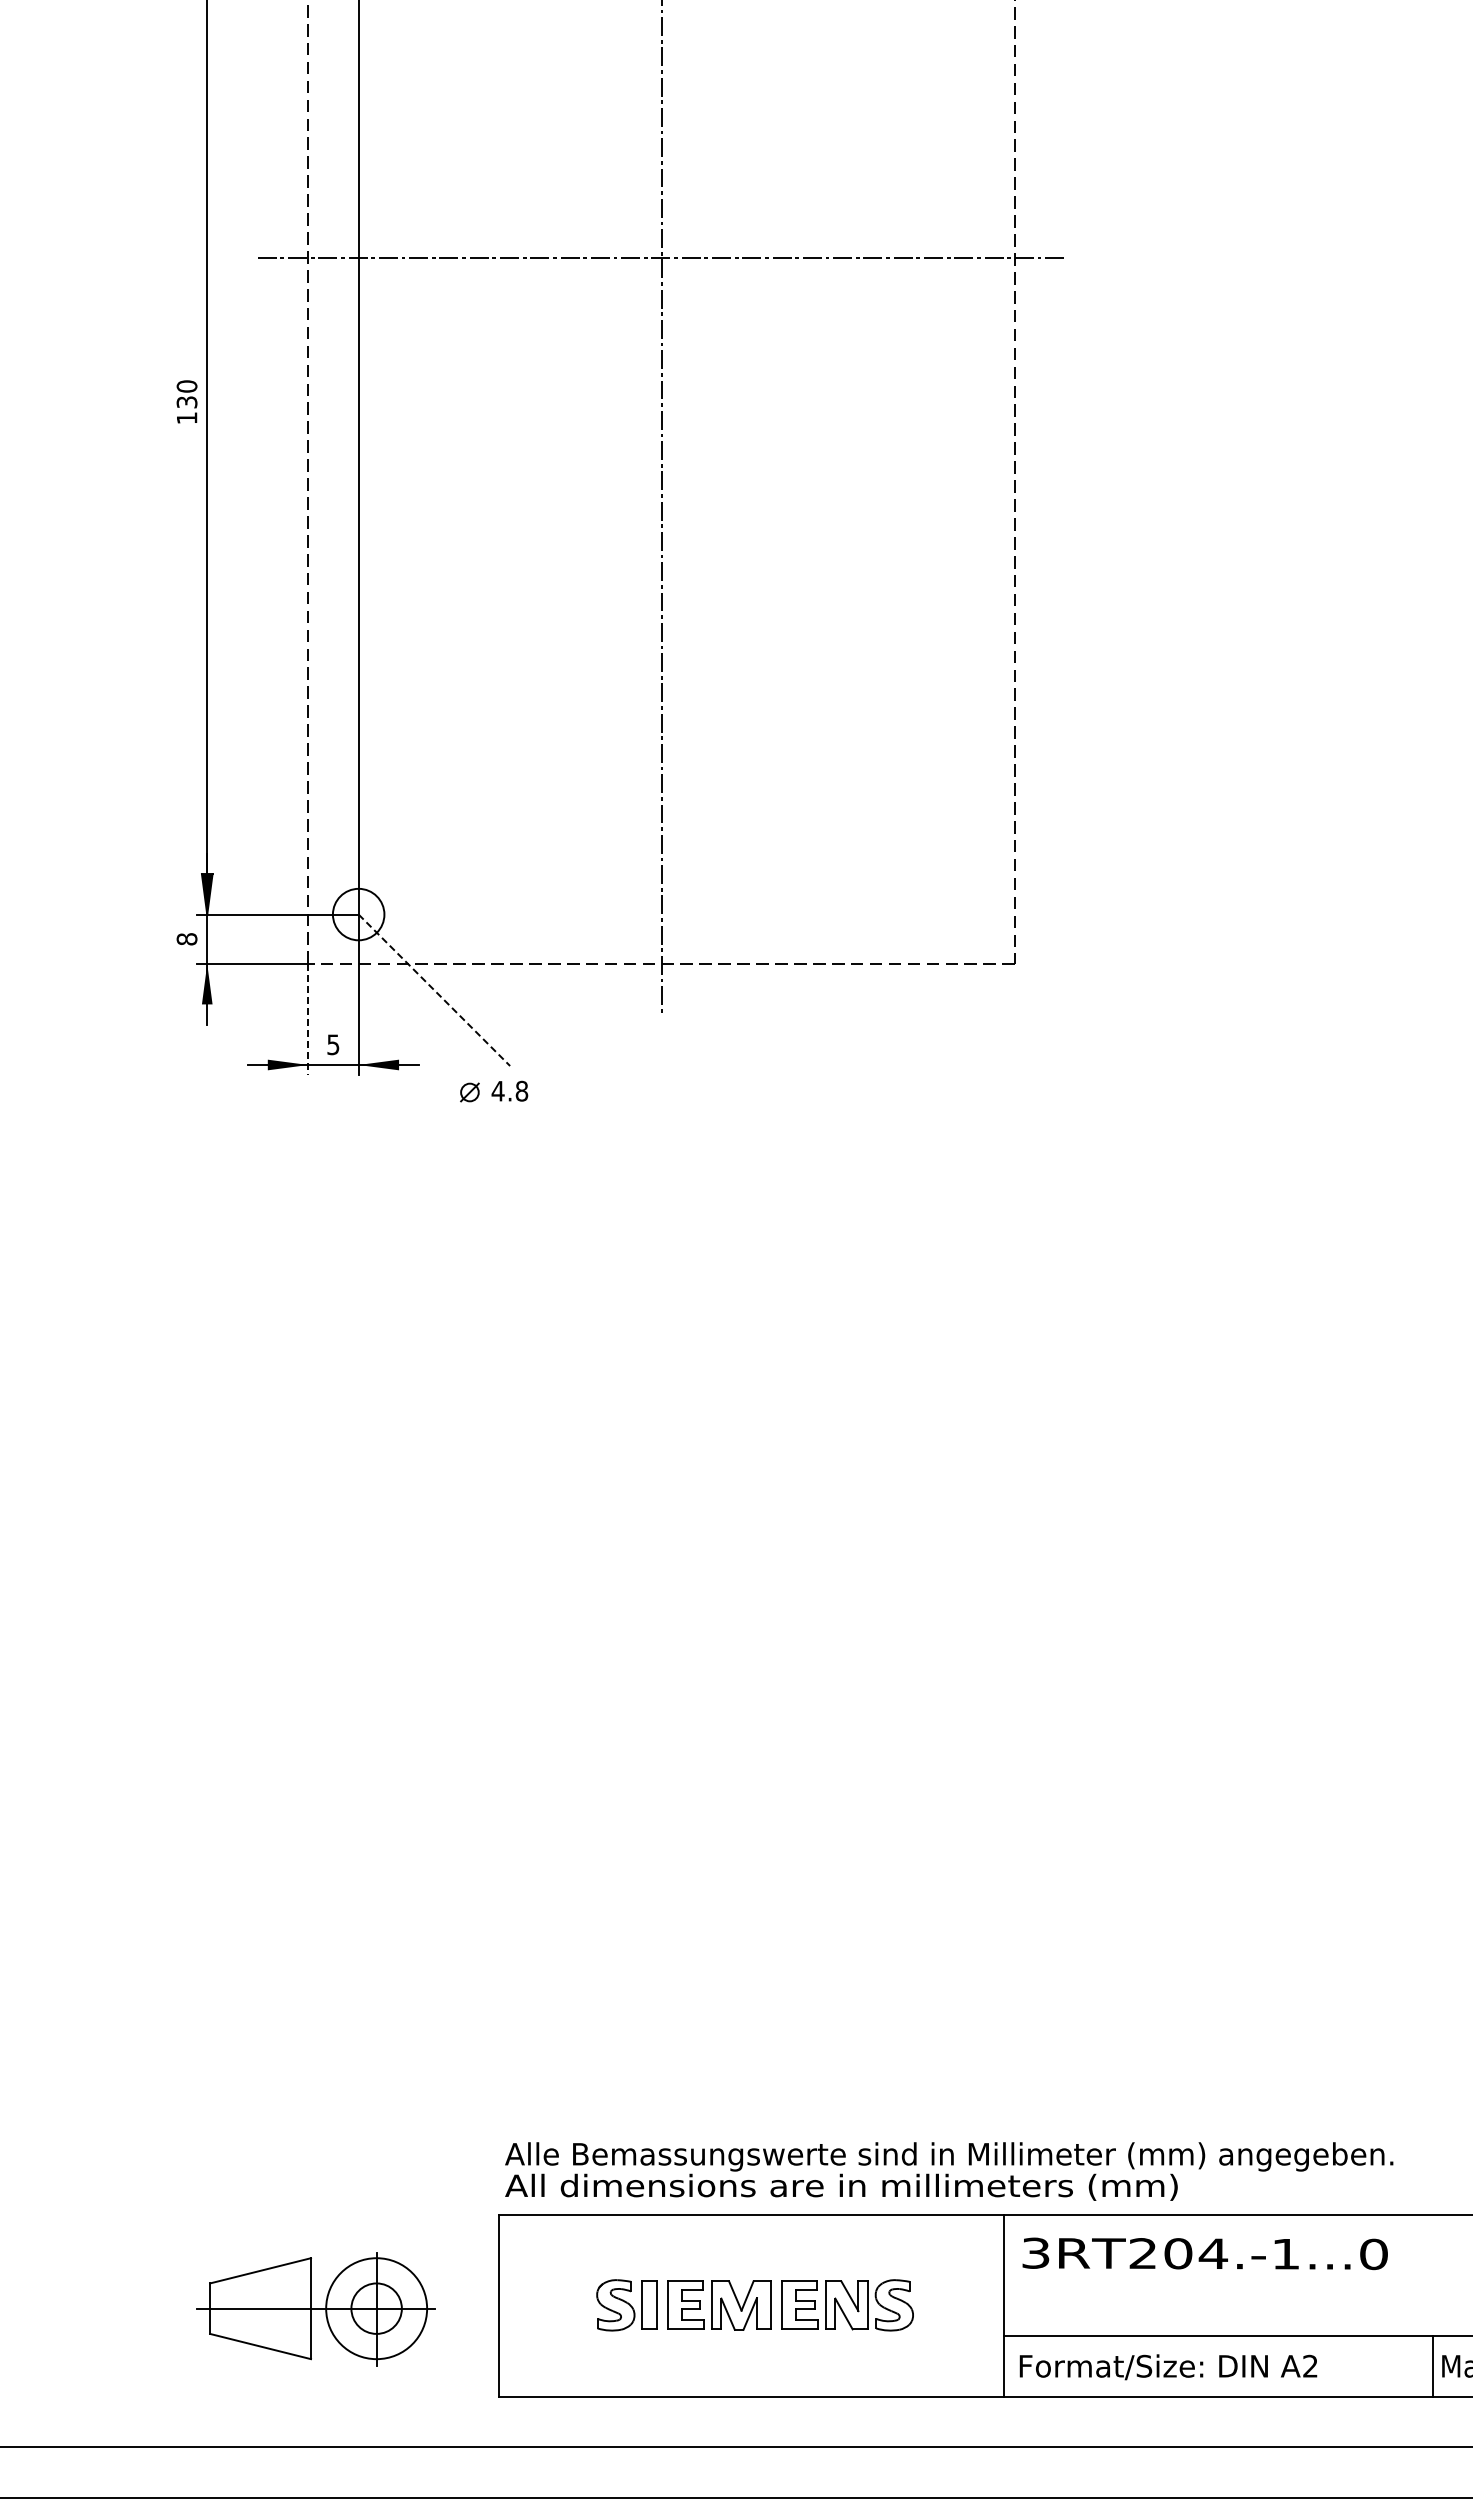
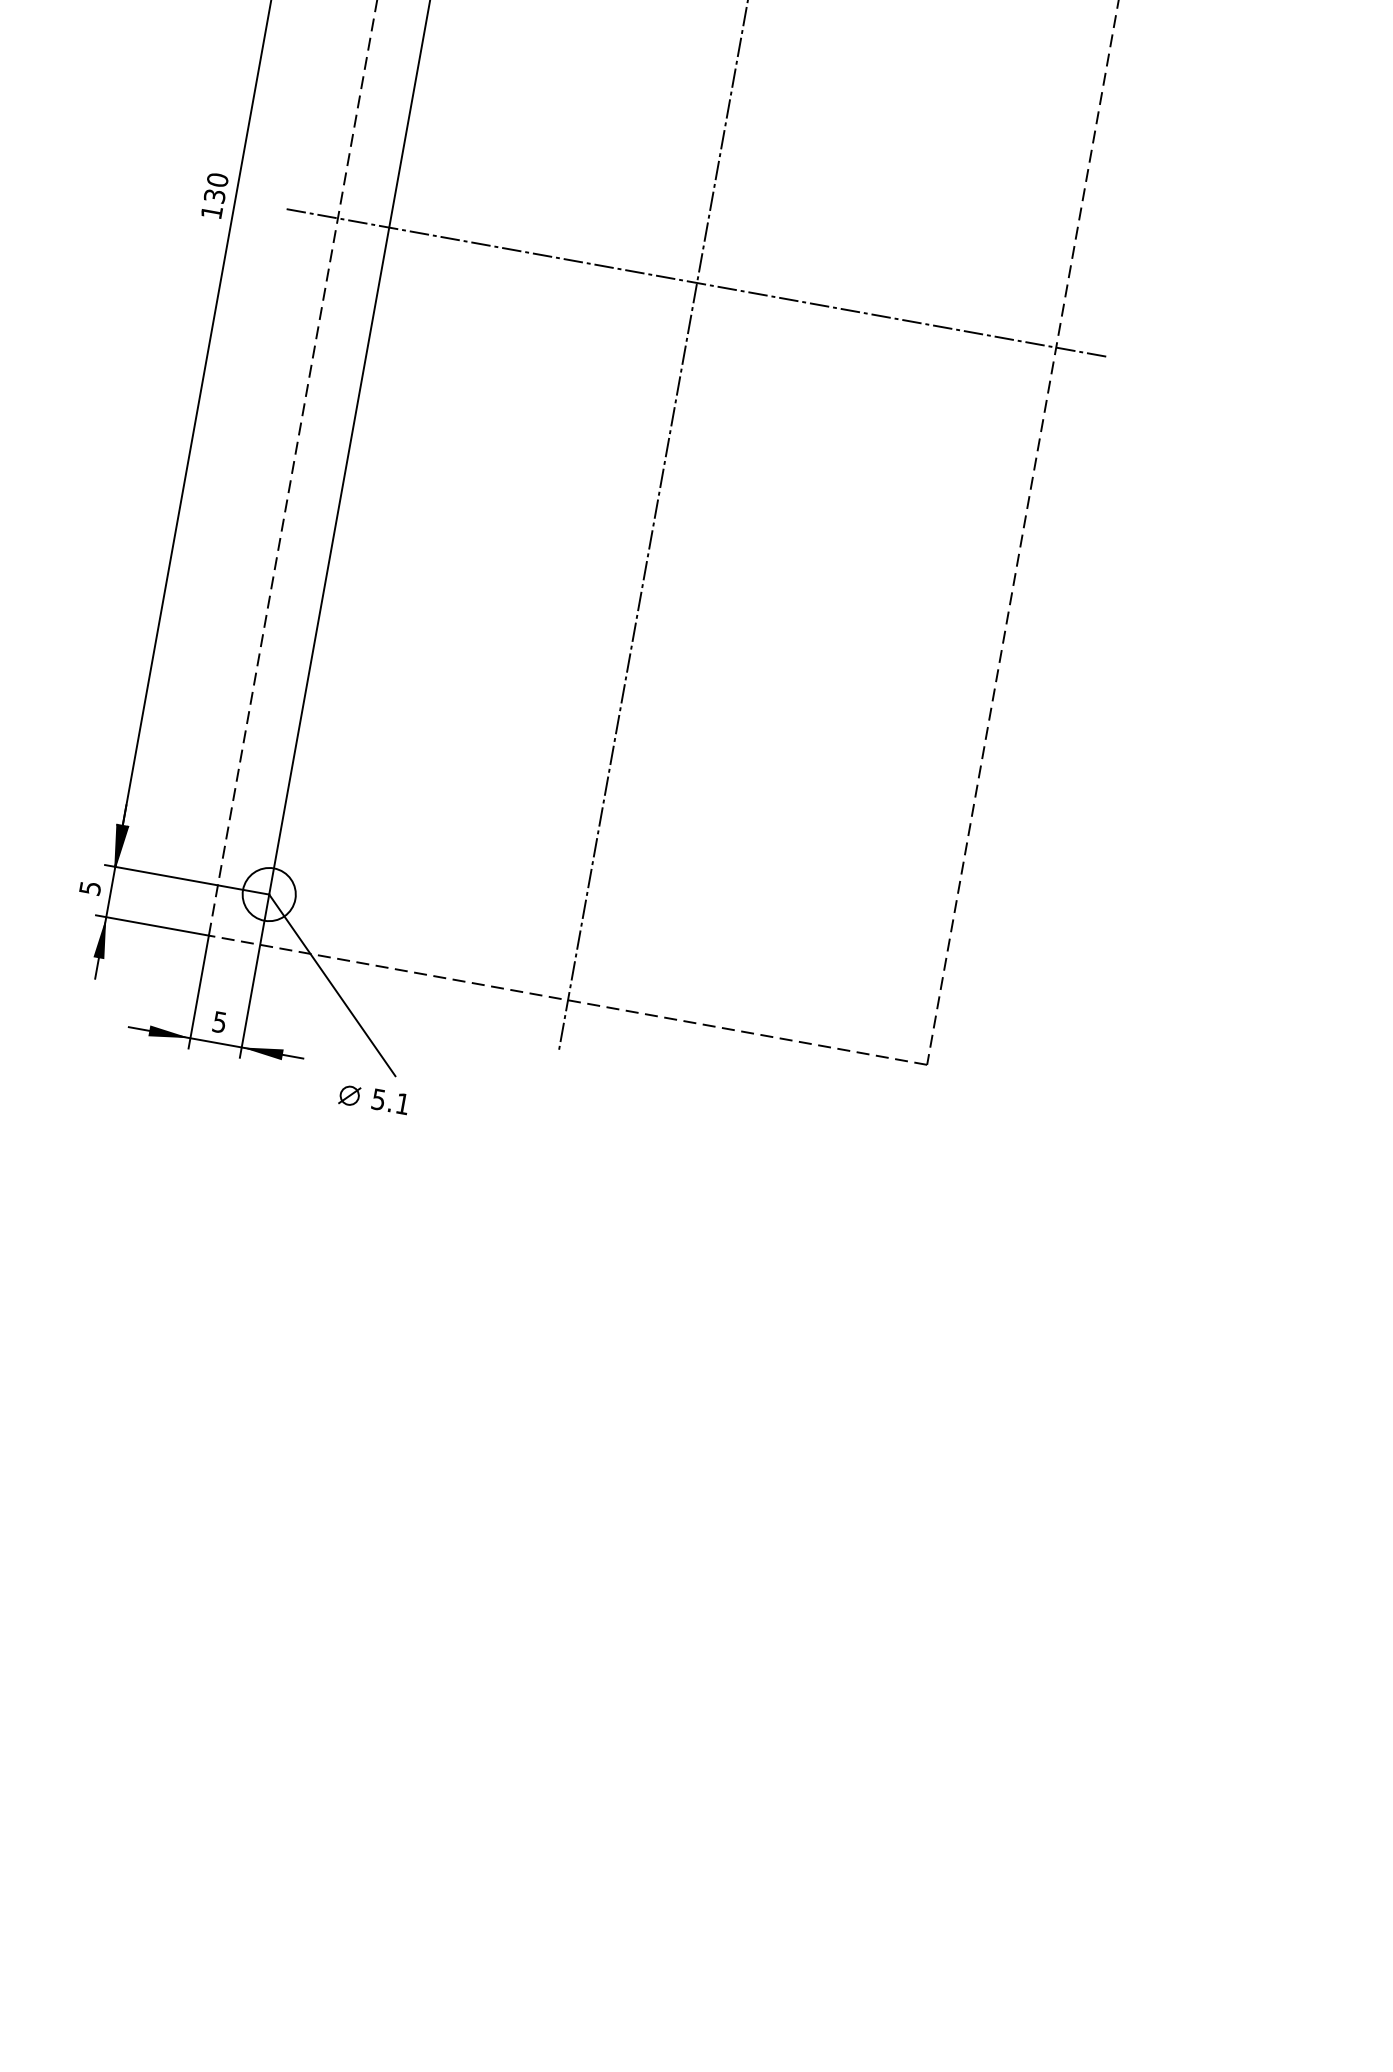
text: (186, 401) -> (214, 195), moved
text: (186, 939) -> (89, 888), 8 -> 5
line: (434, 990) -> (332, 985), dashed -> solid
line: (308, 1019) -> (199, 992), dashed -> solid
text: (509, 1090) -> (390, 1100), 4.8 -> 5.1

